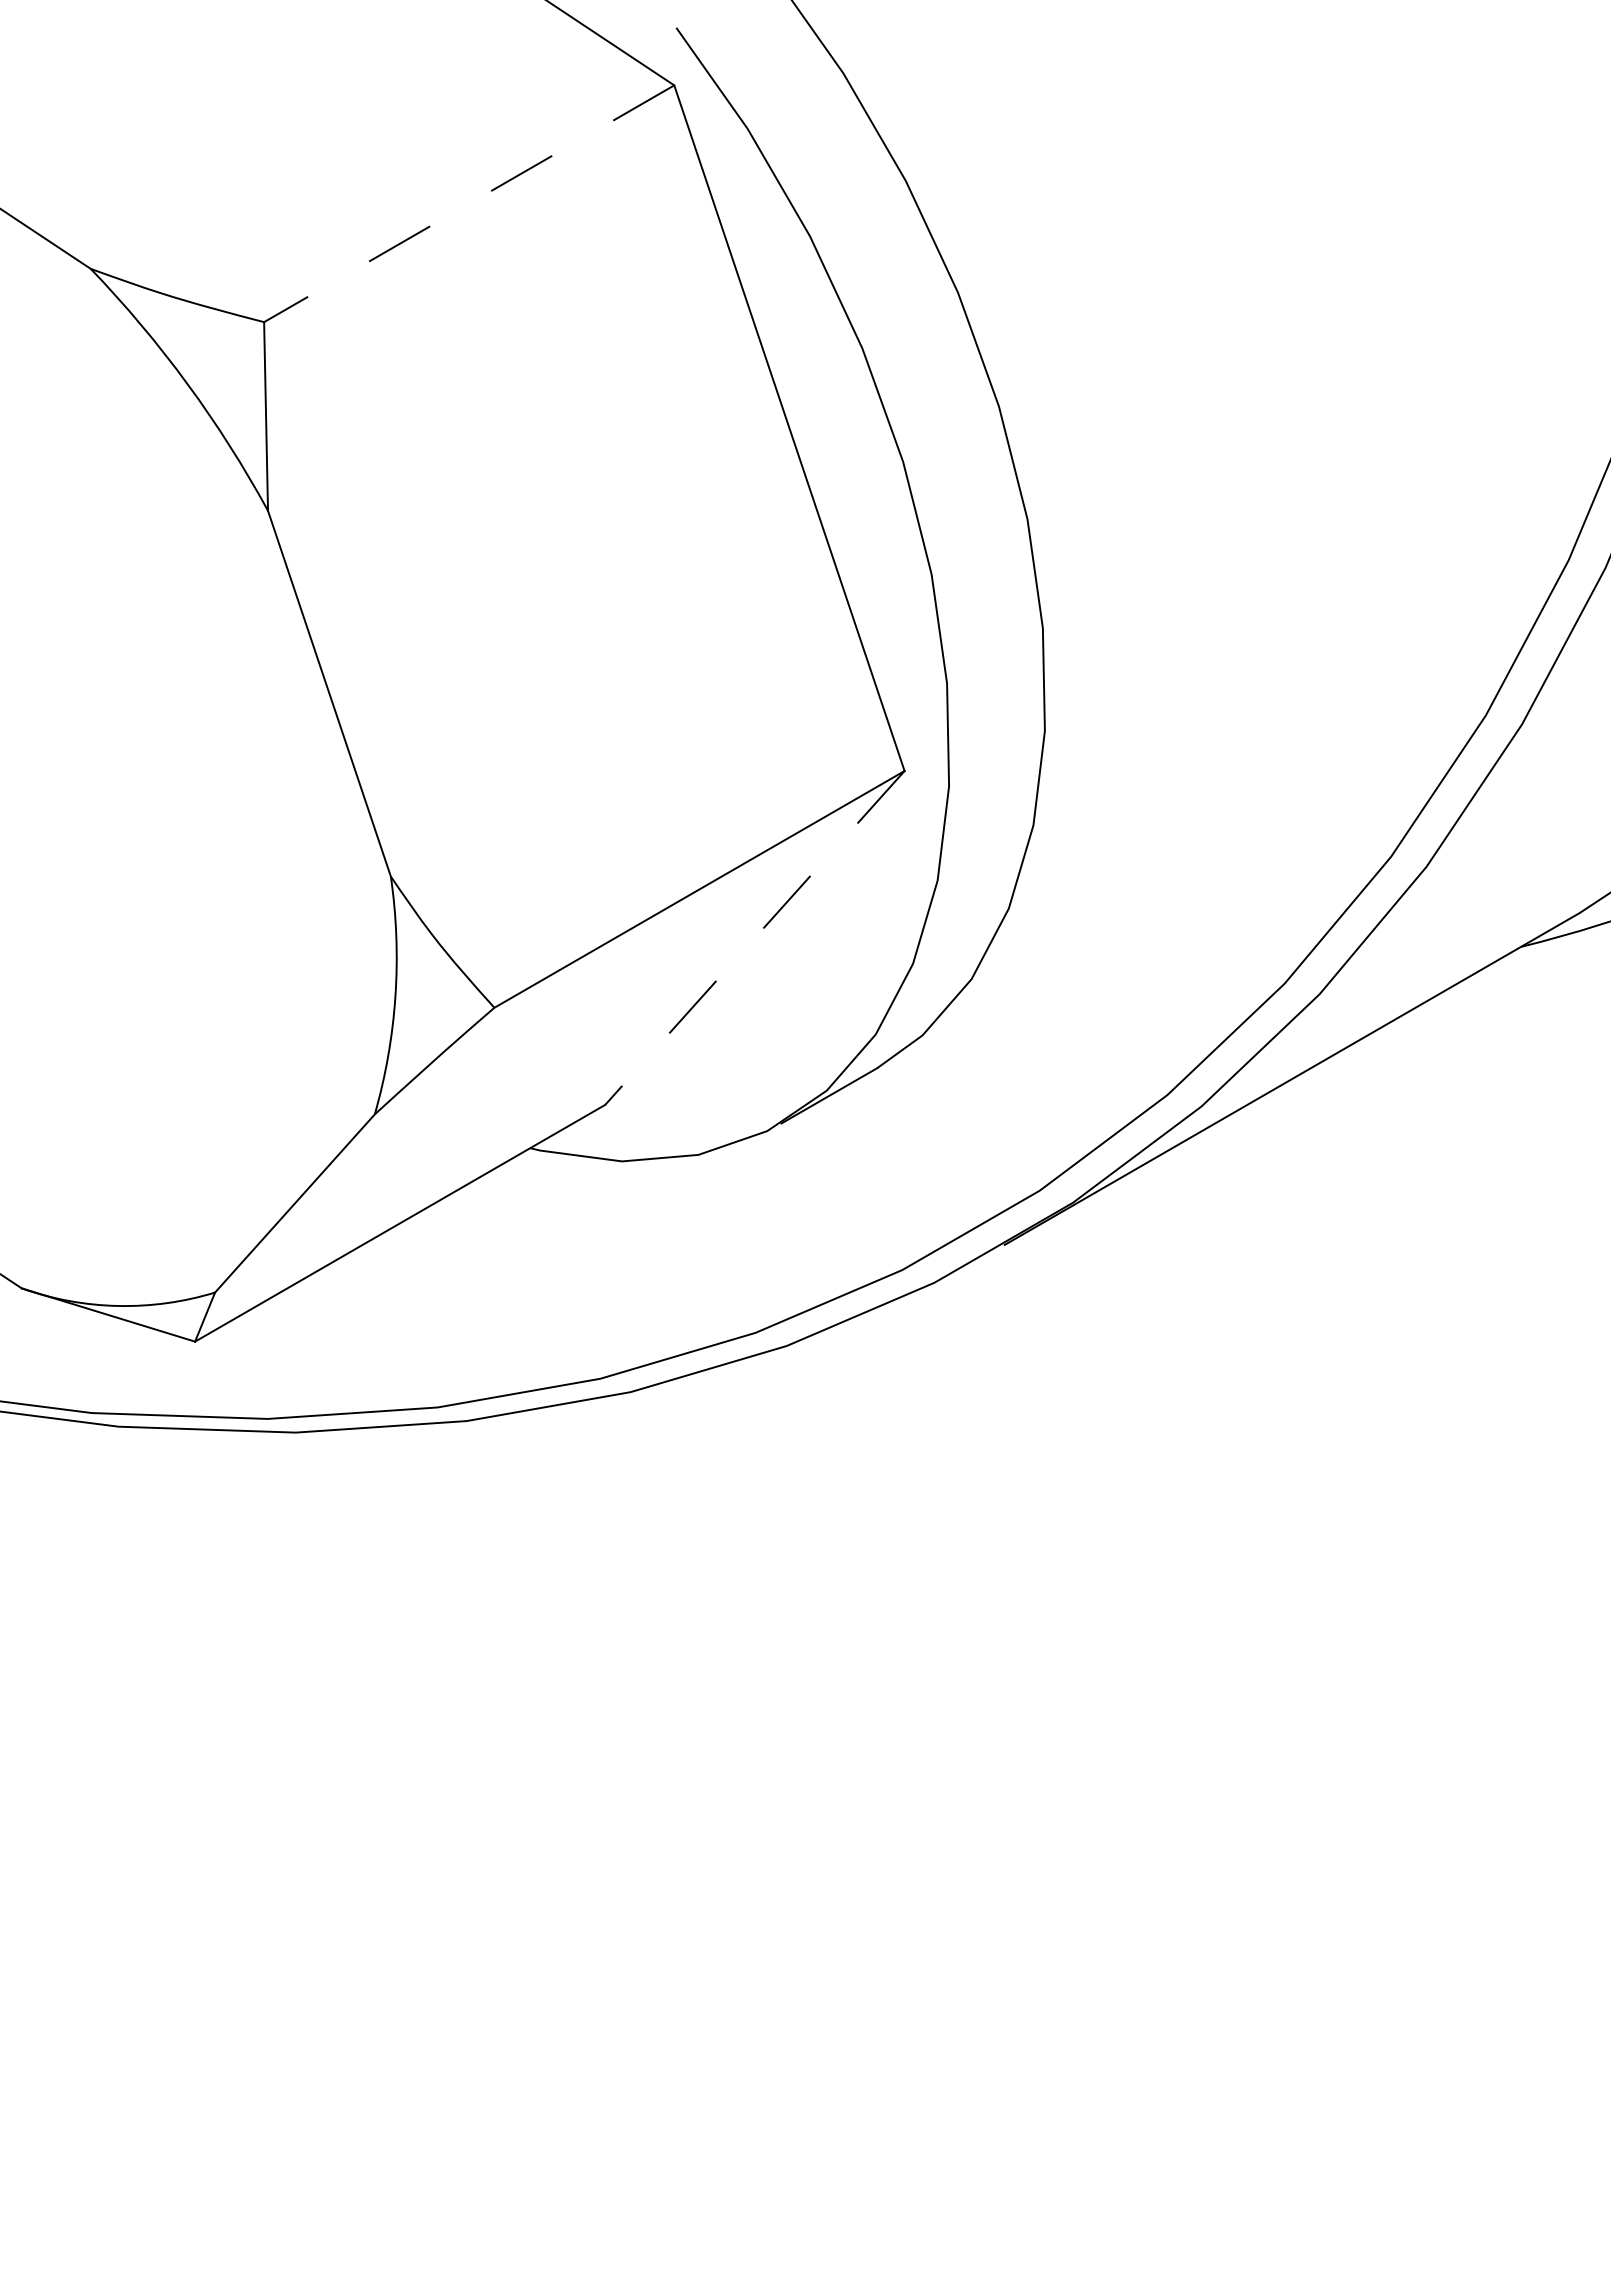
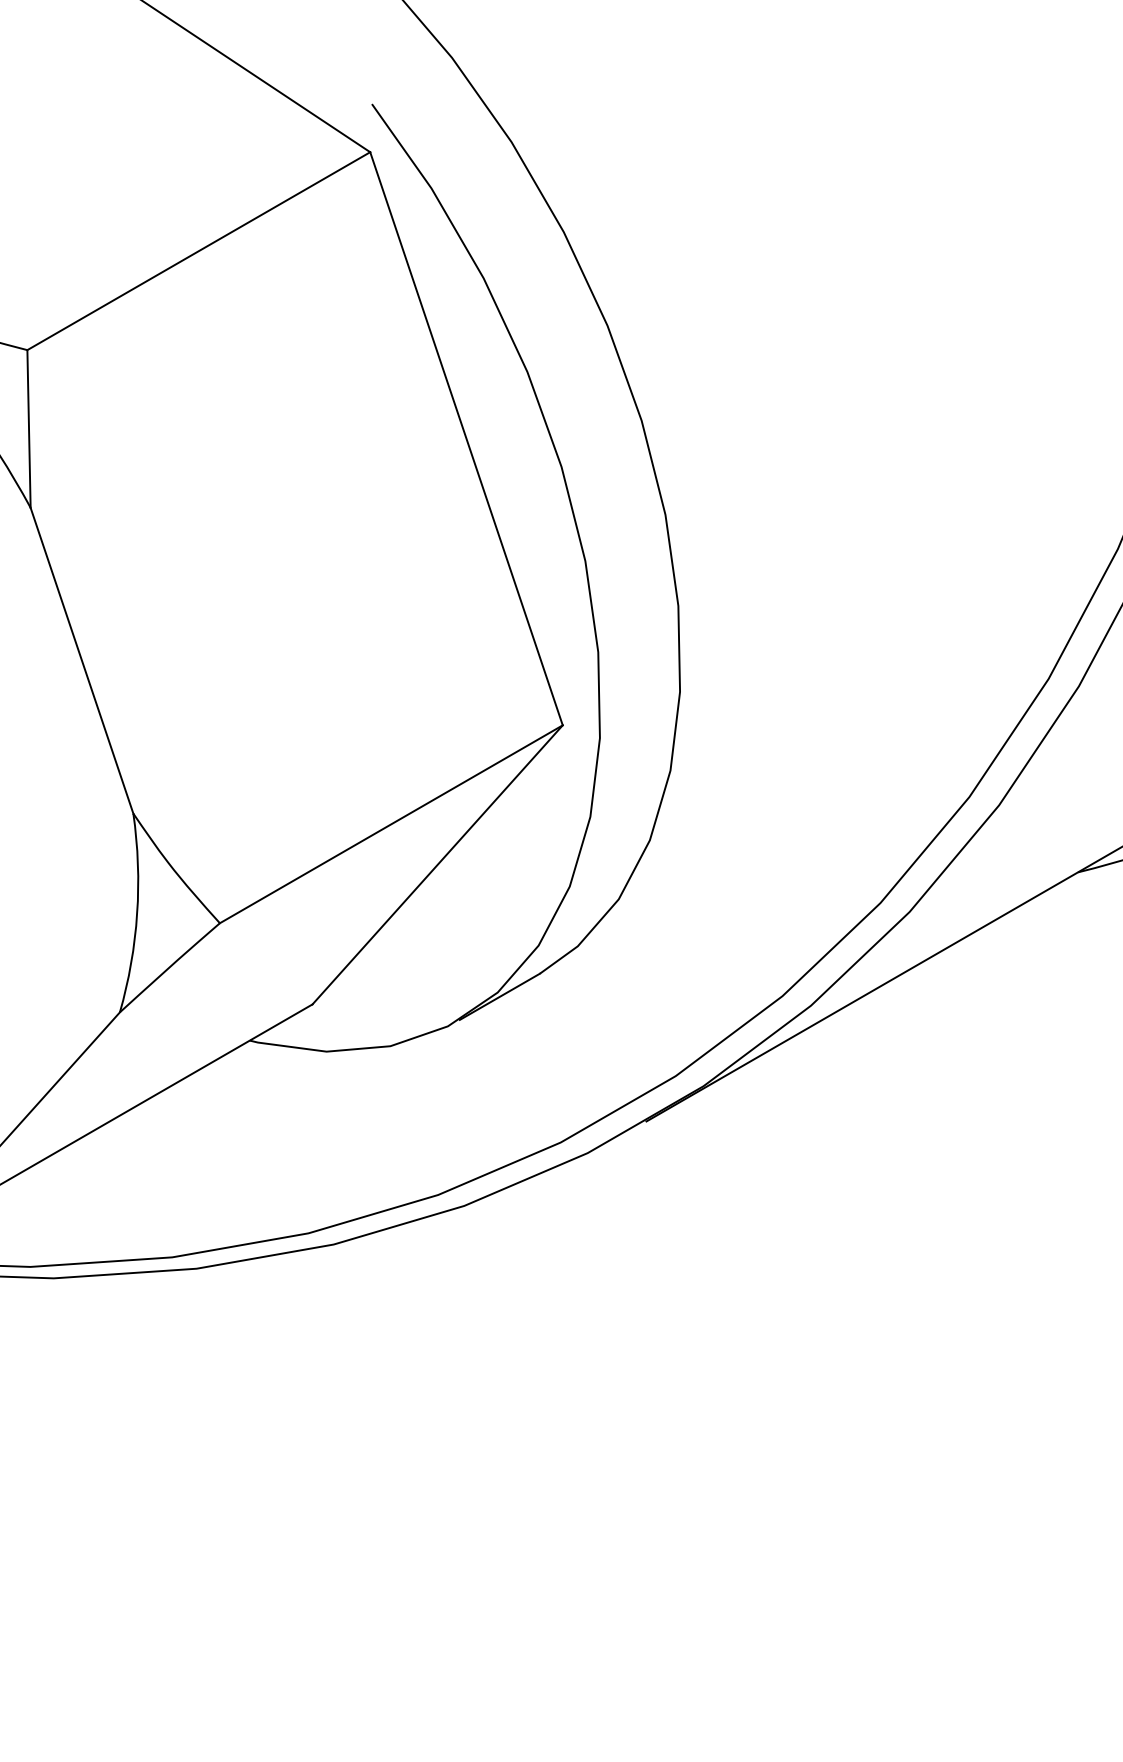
line: (469, 203) -> (199, 250), dashed -> solid
line: (754, 938) -> (437, 865), dashed -> solid

